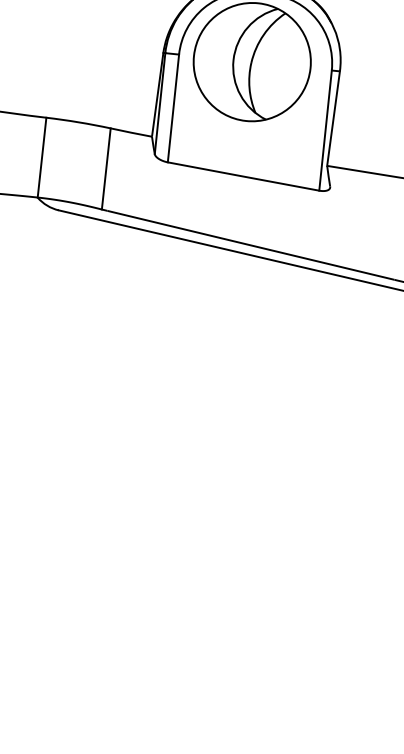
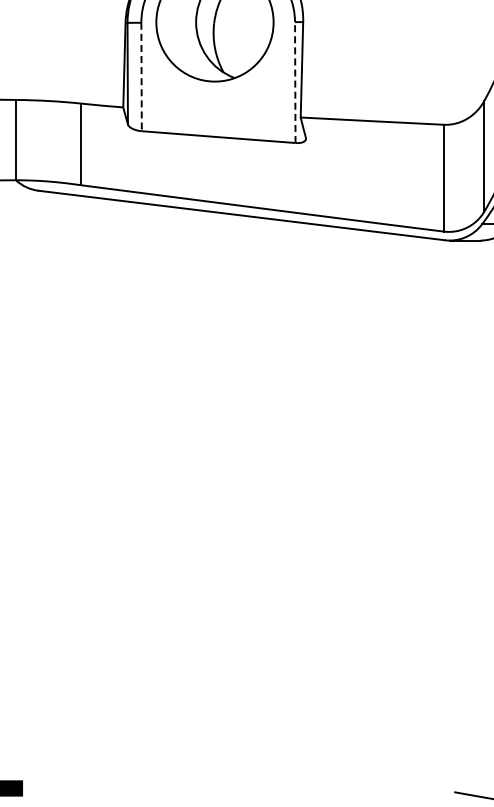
line: (173, 108) -> (141, 77), solid -> dashed
line: (325, 130) -> (295, 82), solid -> dashed

